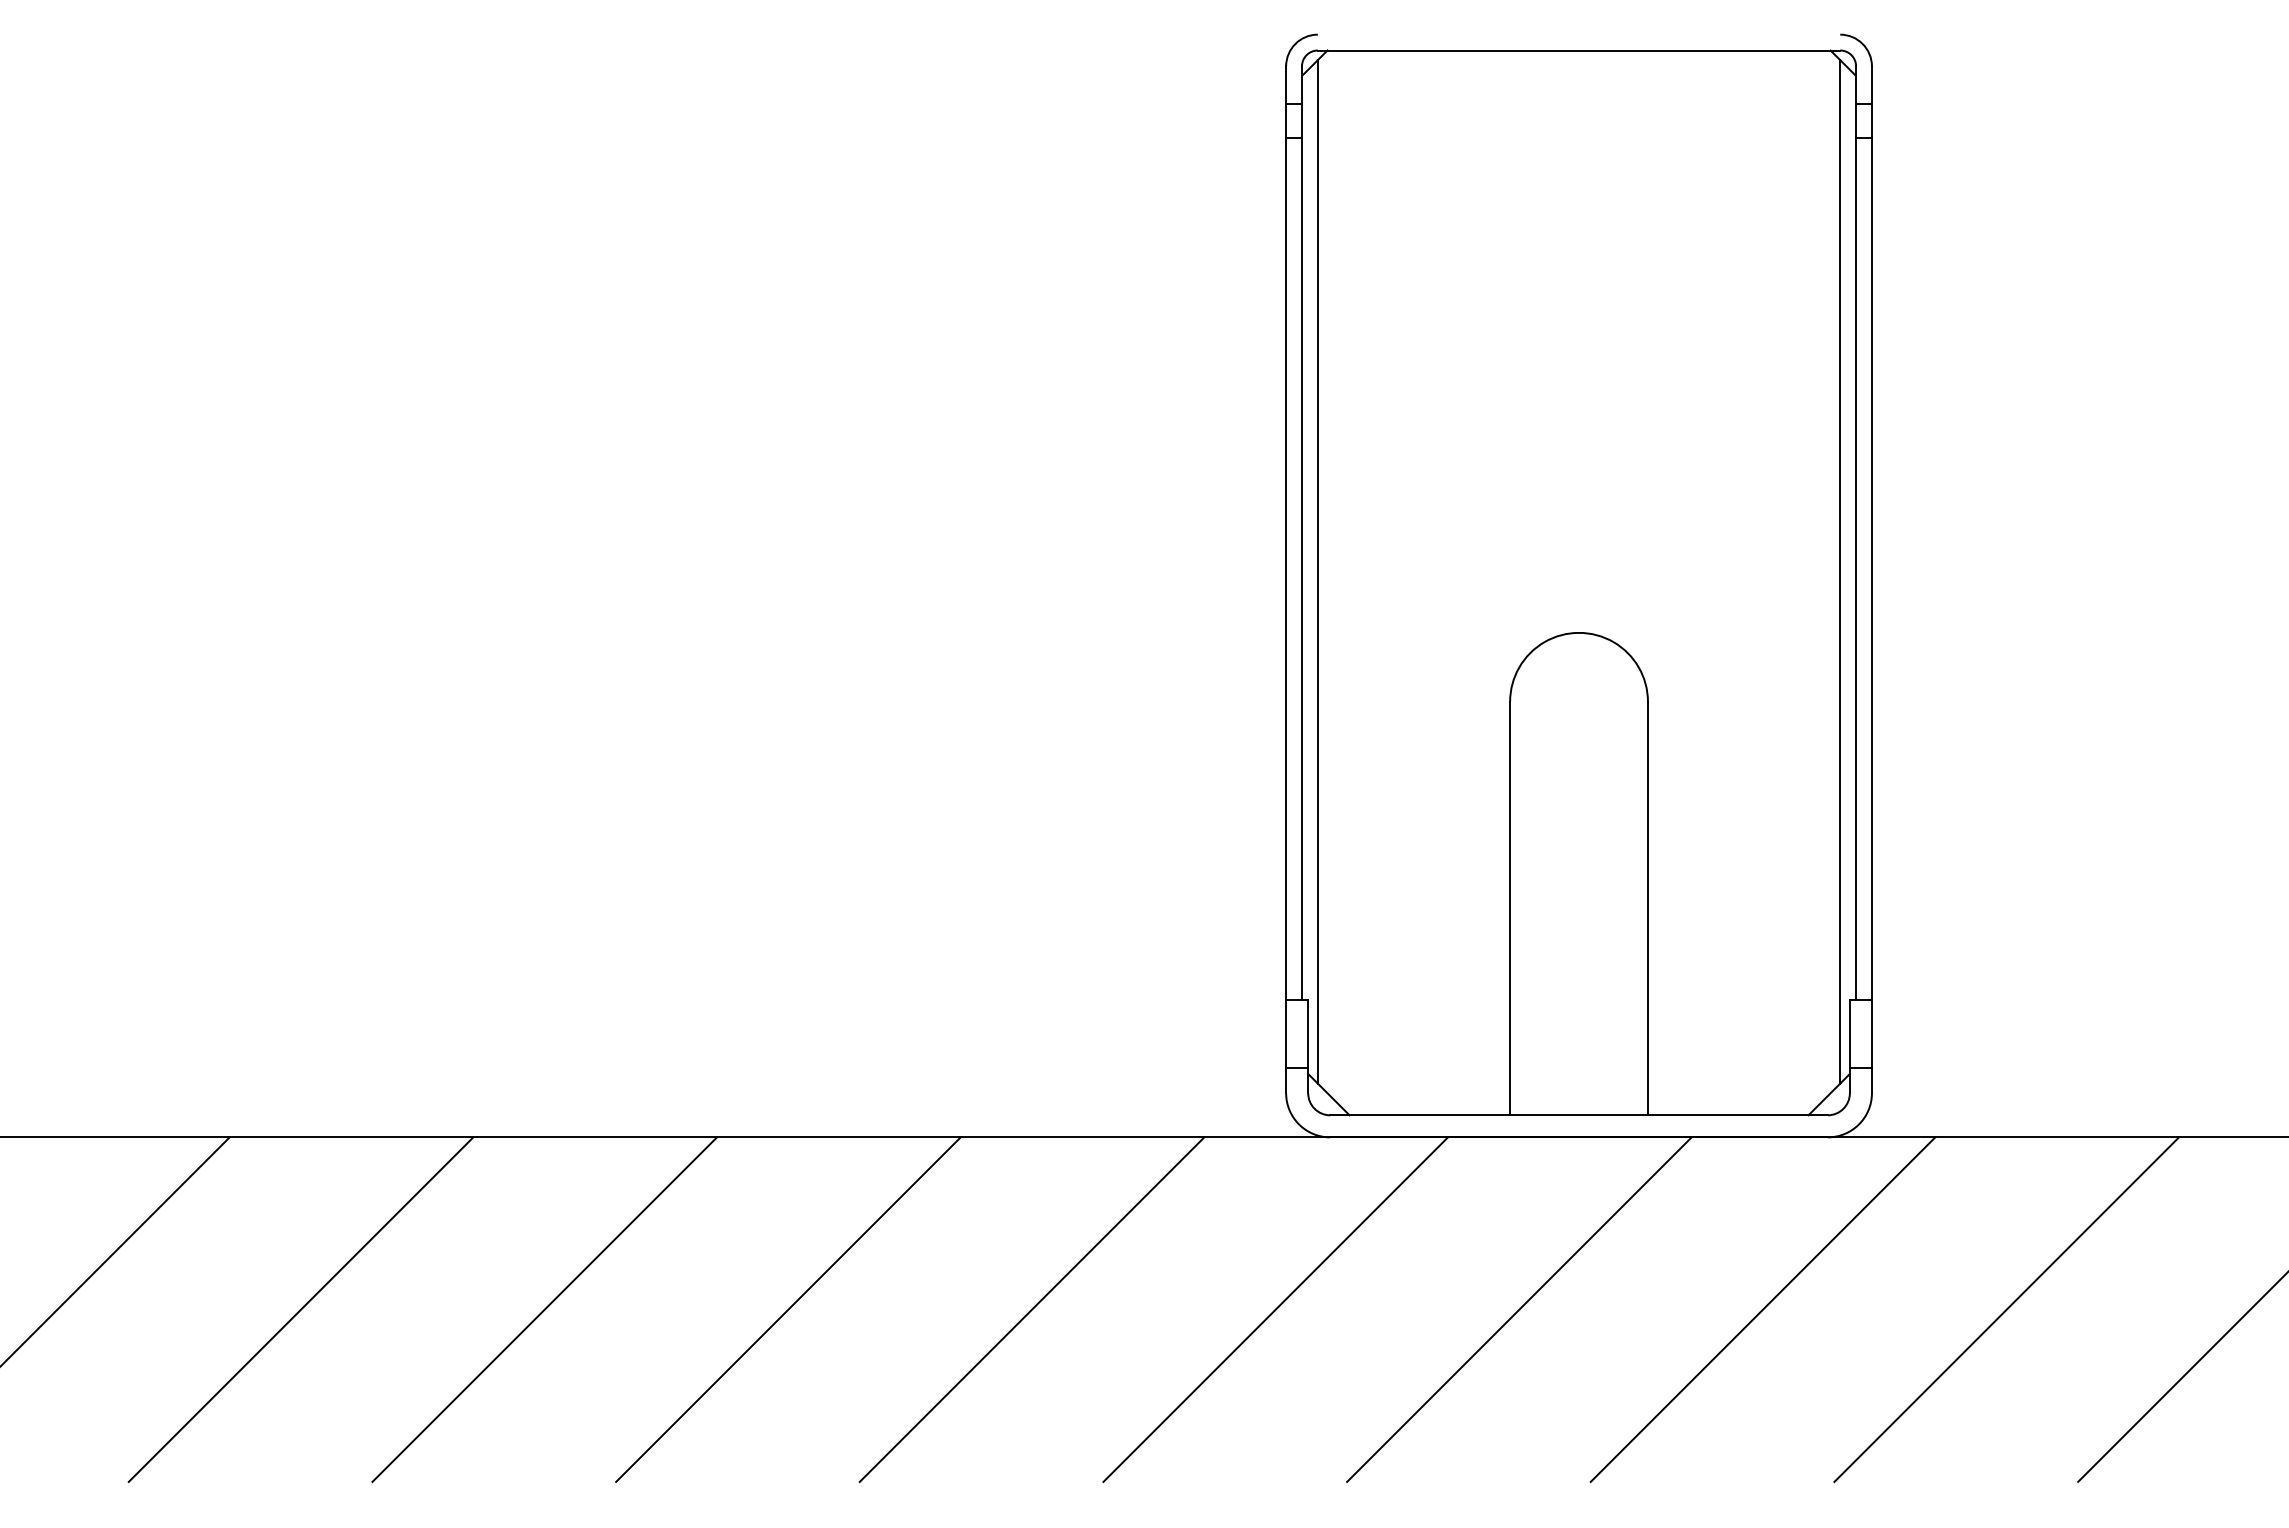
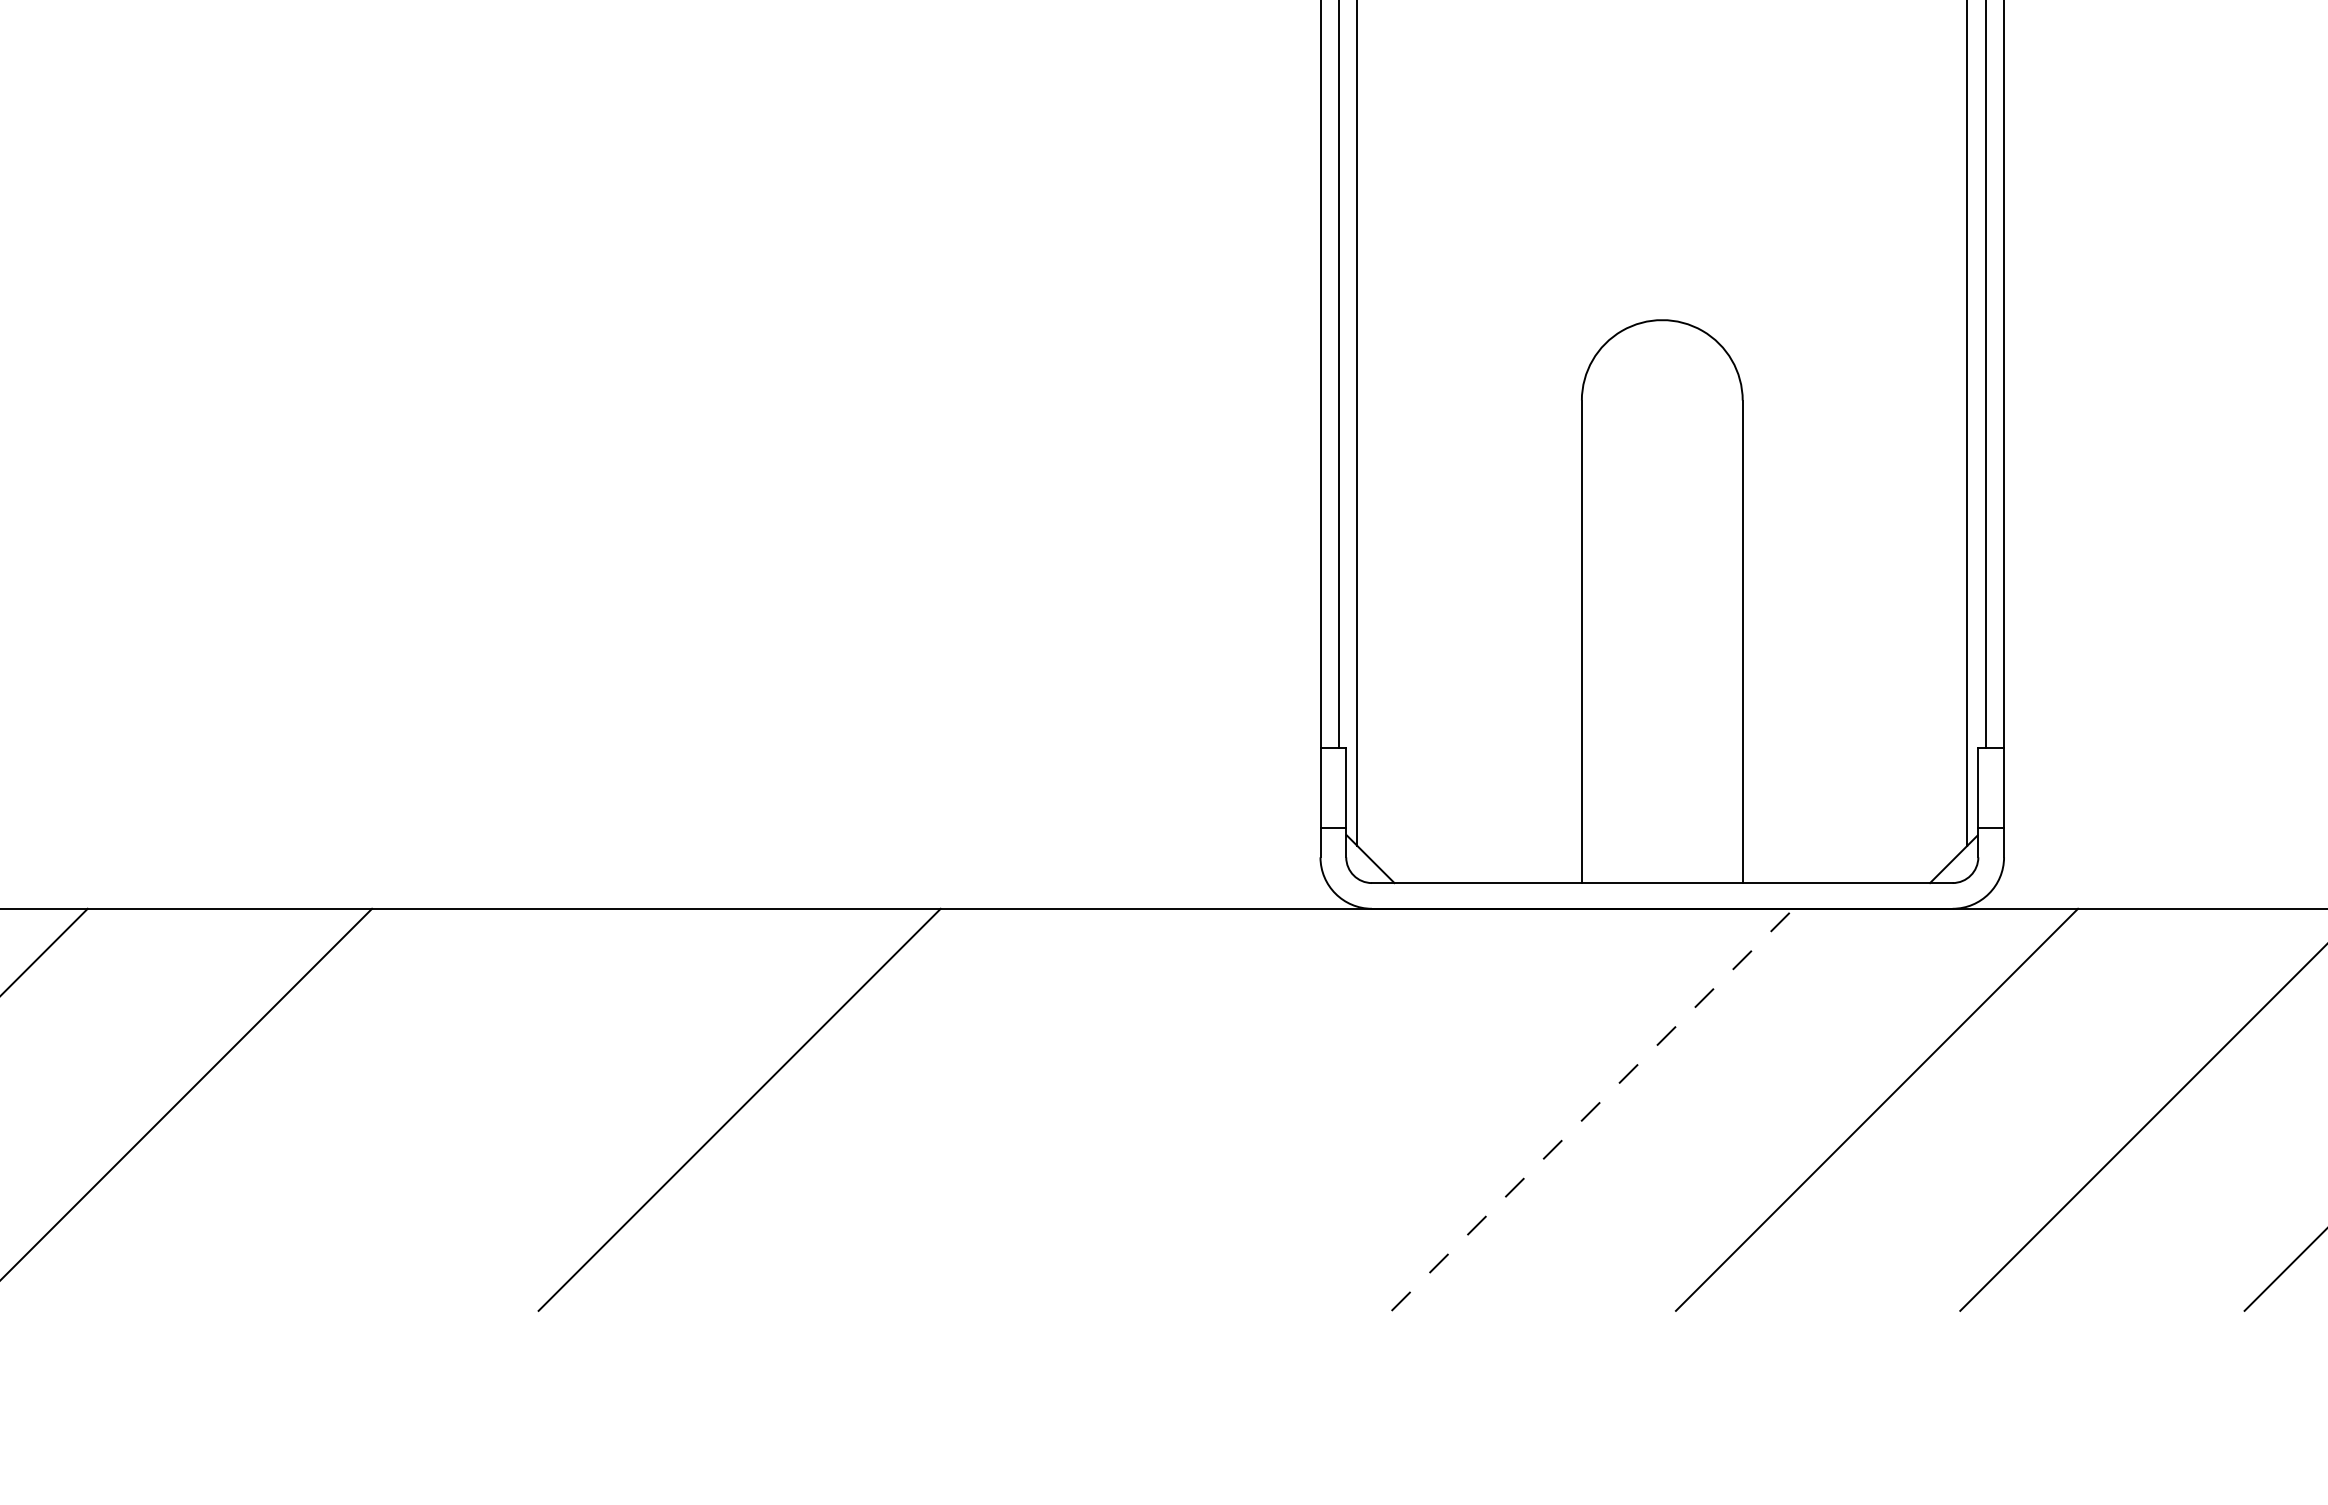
line: (544, 1309) -> (455, 1109), removed
line: (1031, 1309) -> (1023, 1109), removed
line: (1275, 1309) -> (1308, 1109), removed
line: (1519, 1309) -> (1592, 1109), solid -> dashed

